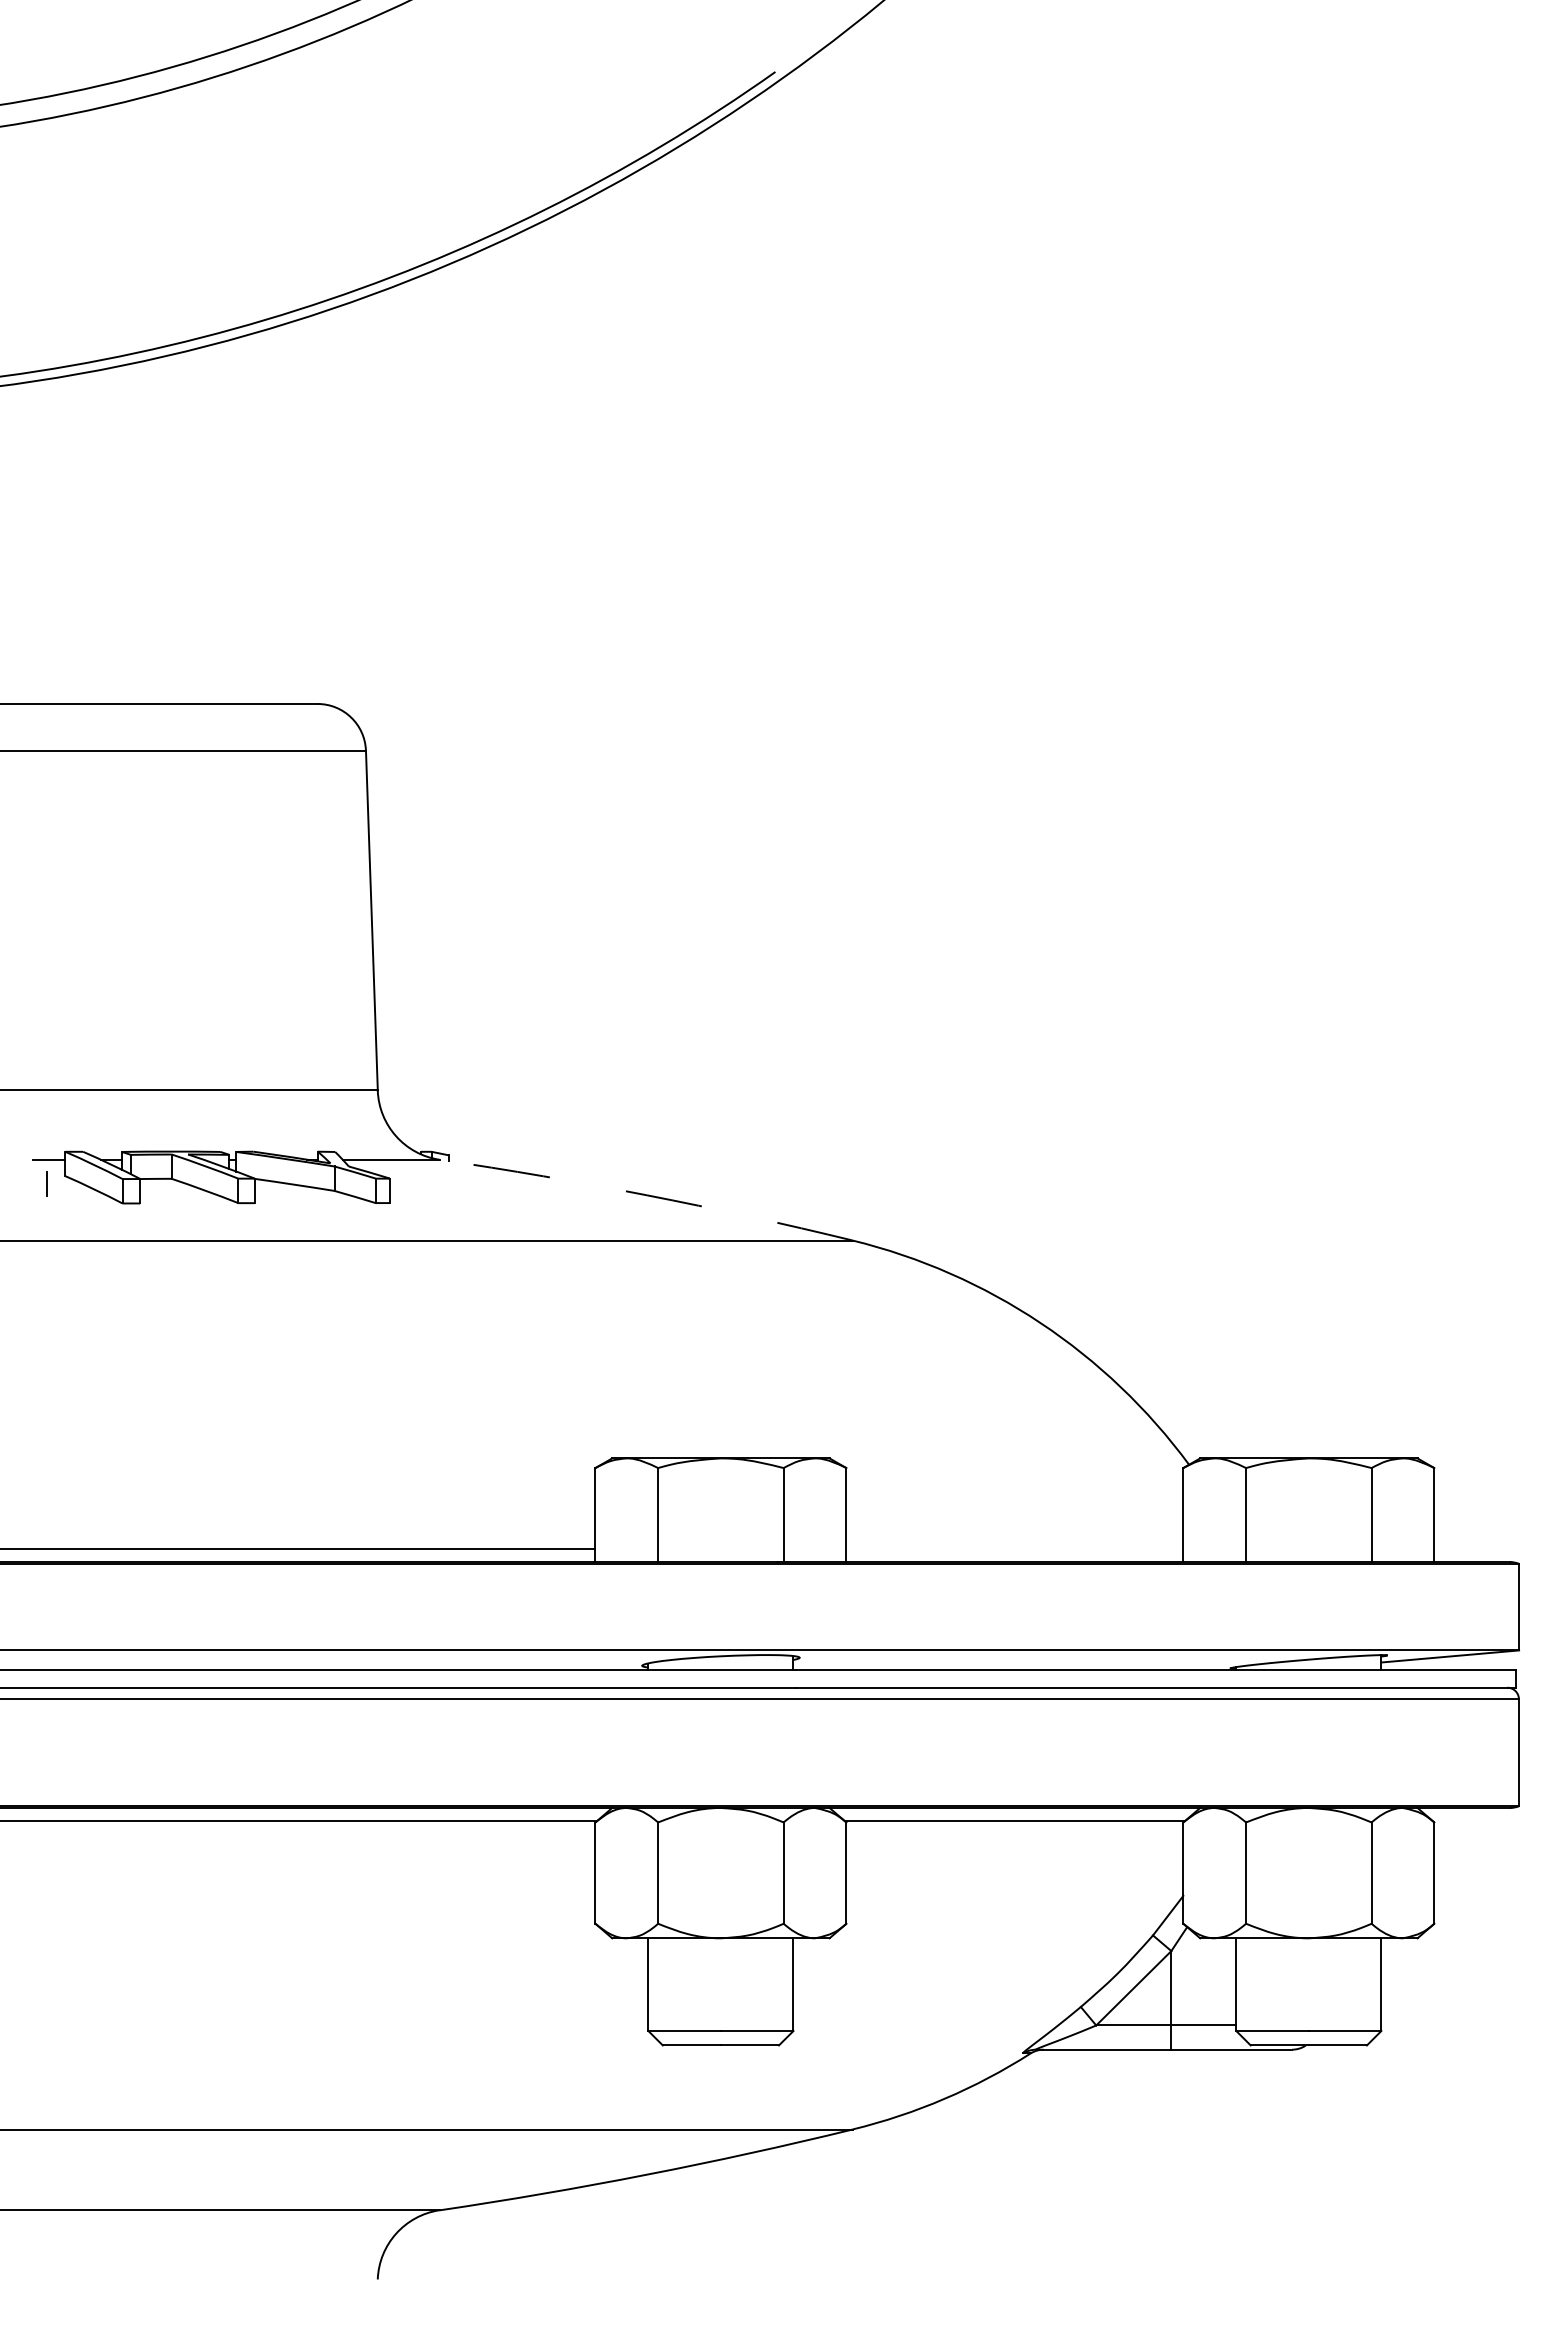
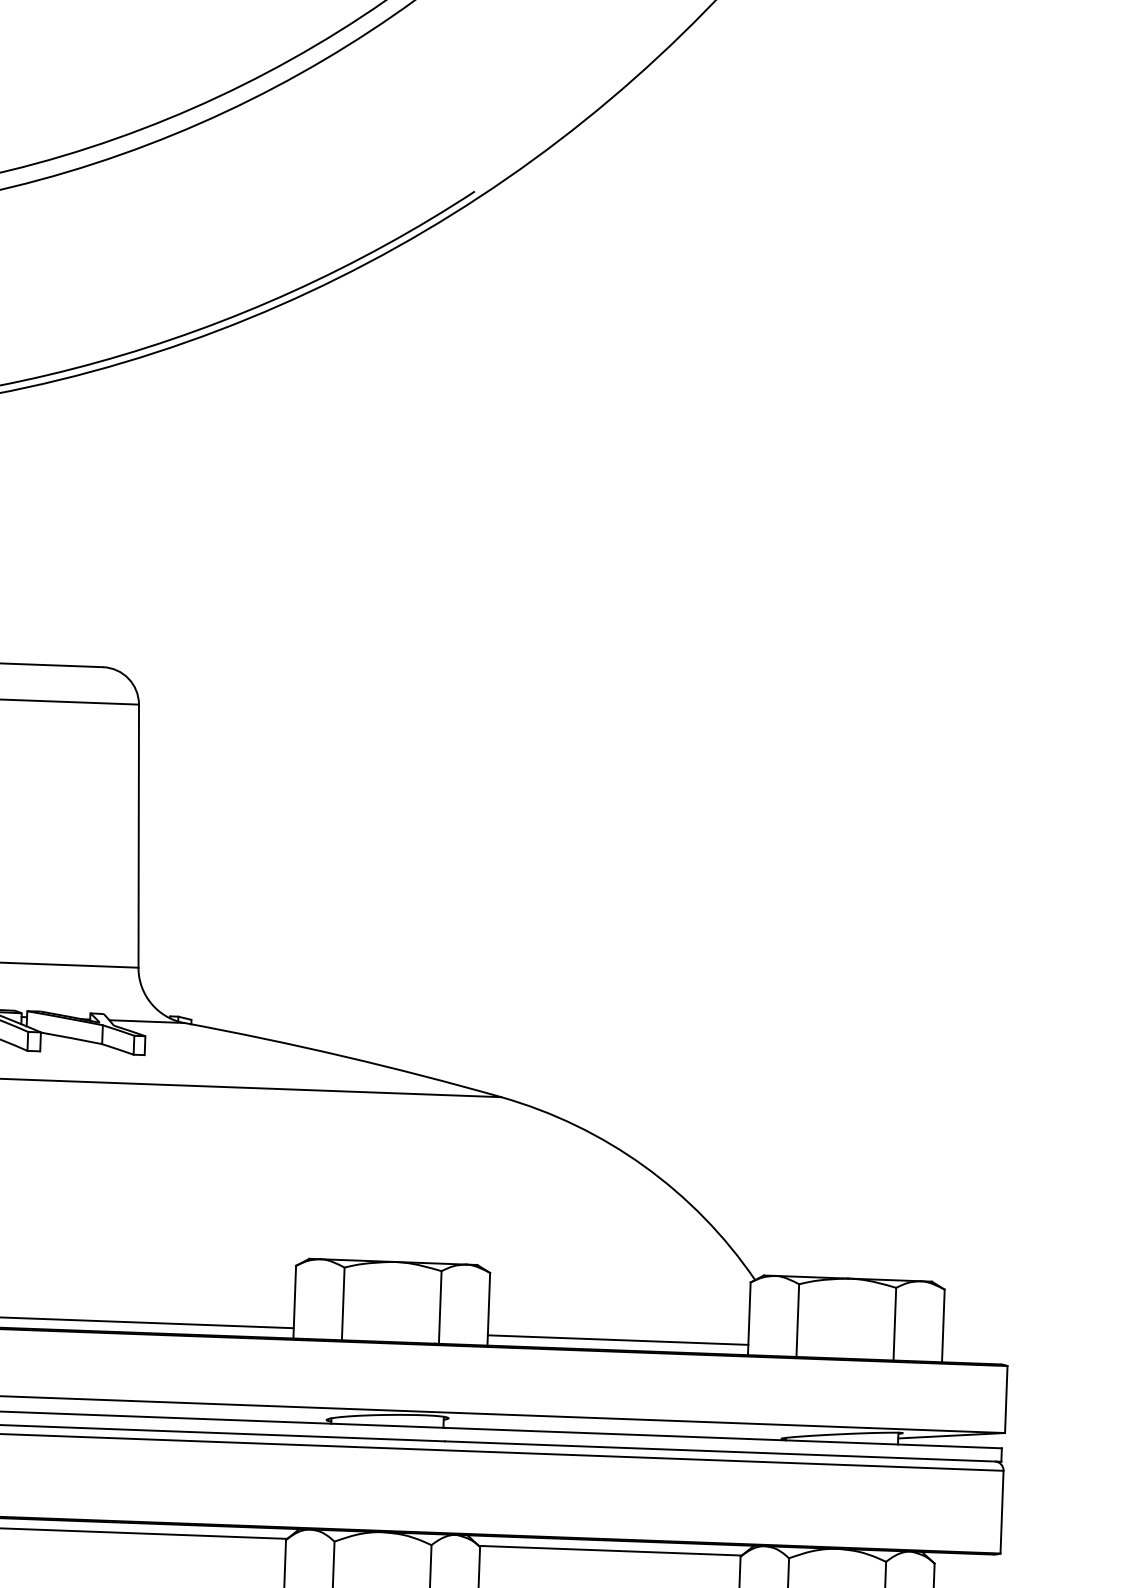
arc: (647, 1195) -> (344, 1056), dashed -> solid
line: (1014, 1548) -> (617, 1339), added

